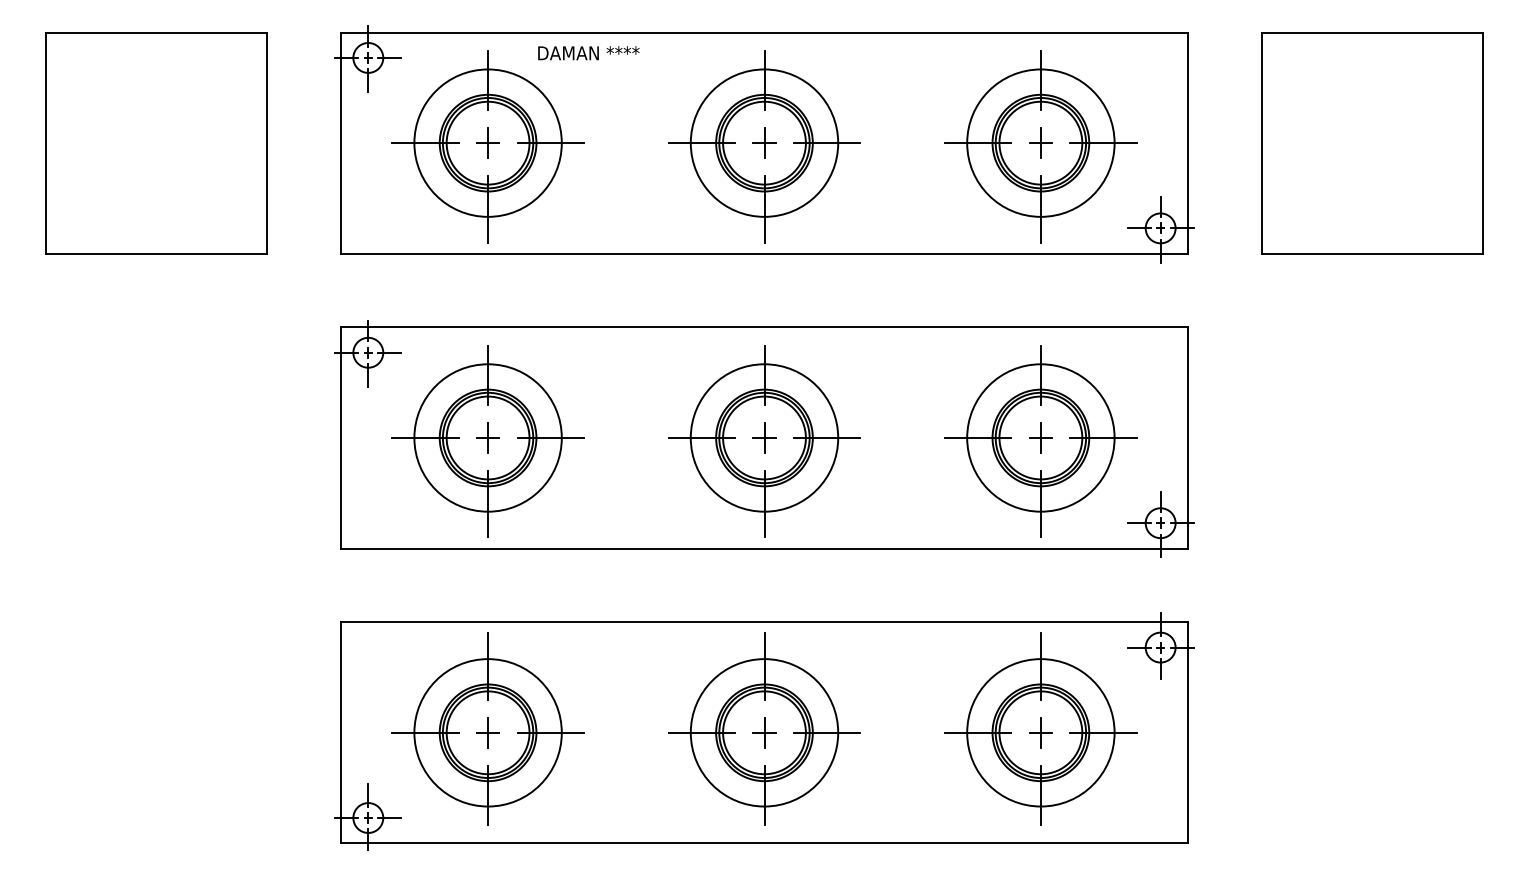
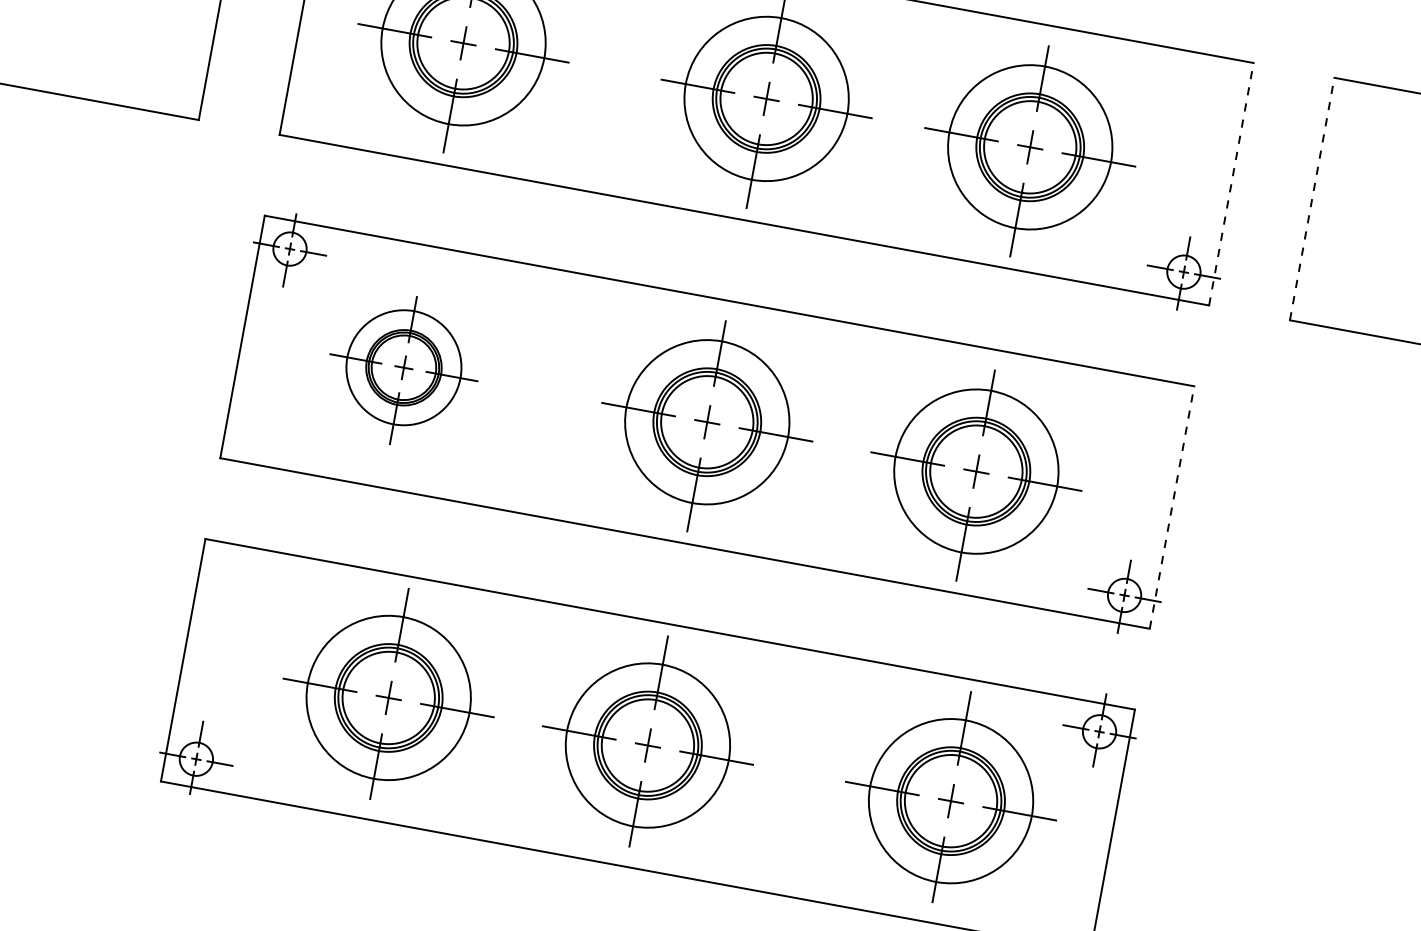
line: (1188, 143) -> (1231, 184), solid -> dashed
line: (1262, 143) -> (1312, 199), solid -> dashed
part: (1040, 146) -> (1029, 150), moved
line: (1188, 437) -> (1172, 507), solid -> dashed
part: (487, 441) -> (402, 370), size x0.7
part: (1040, 441) -> (975, 475), moved
part: (487, 728) -> (388, 693), moved

